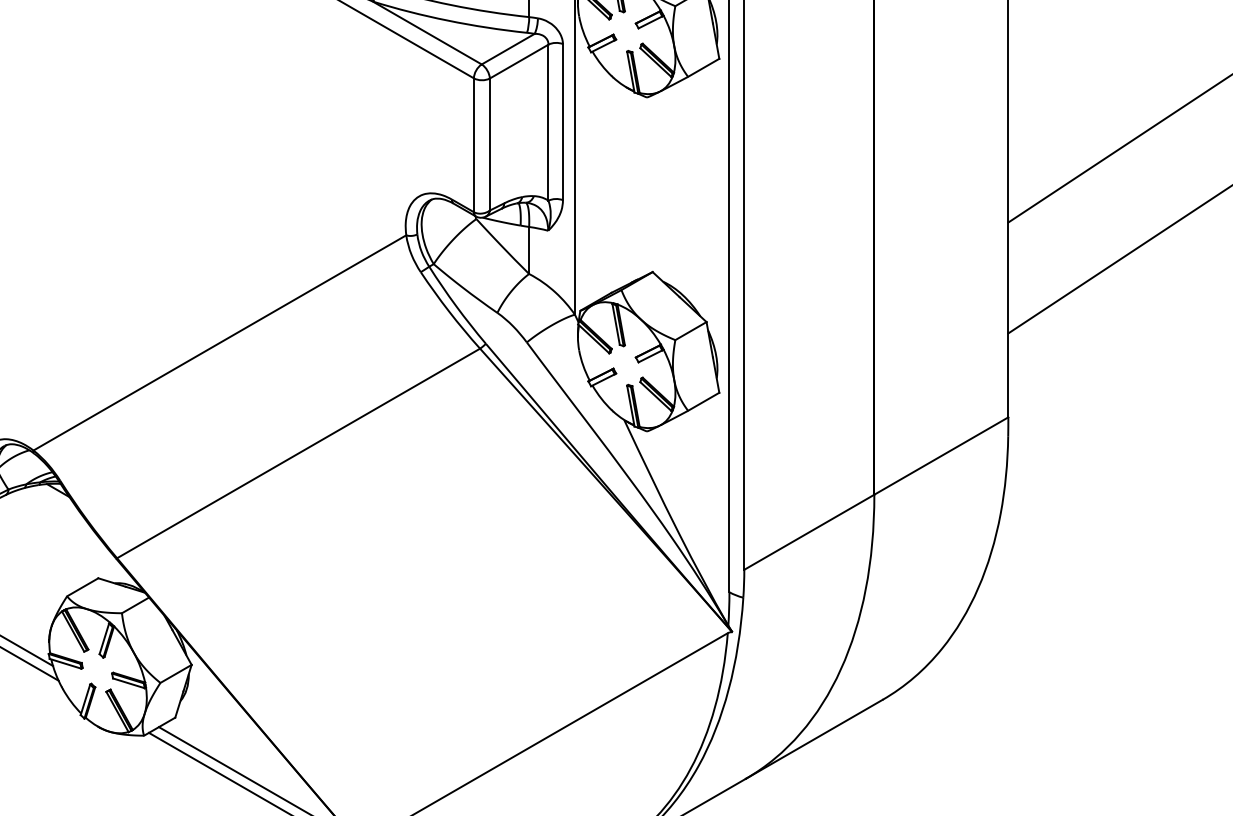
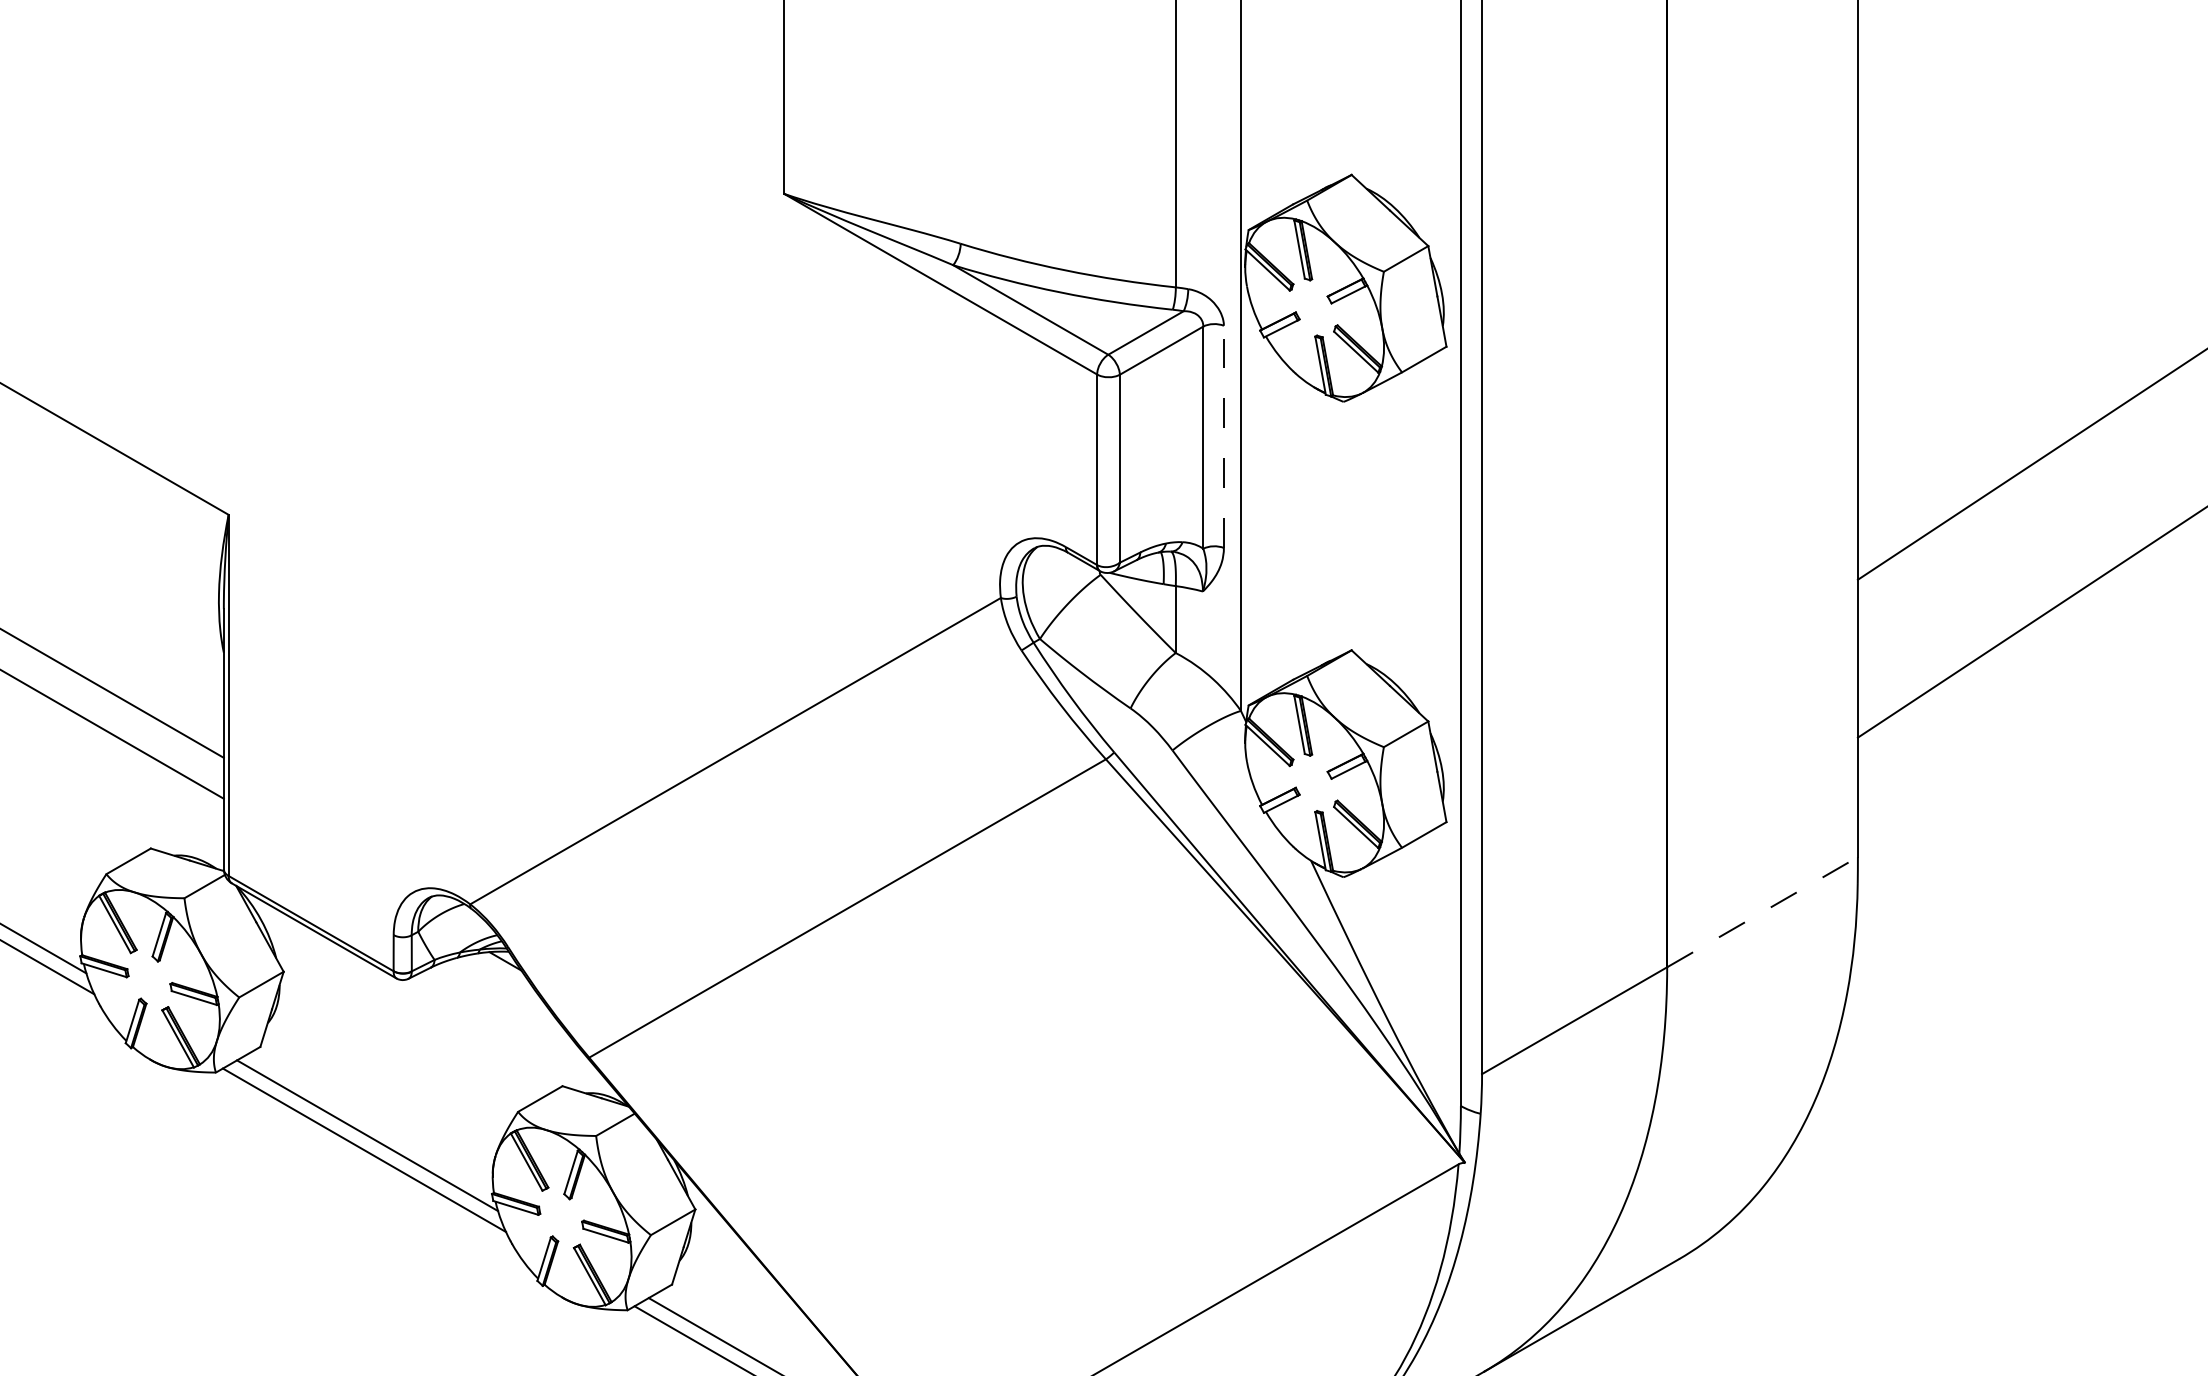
line: (562, 121) -> (1223, 436), solid -> dashed
line: (941, 455) -> (1762, 911), solid -> dashed

